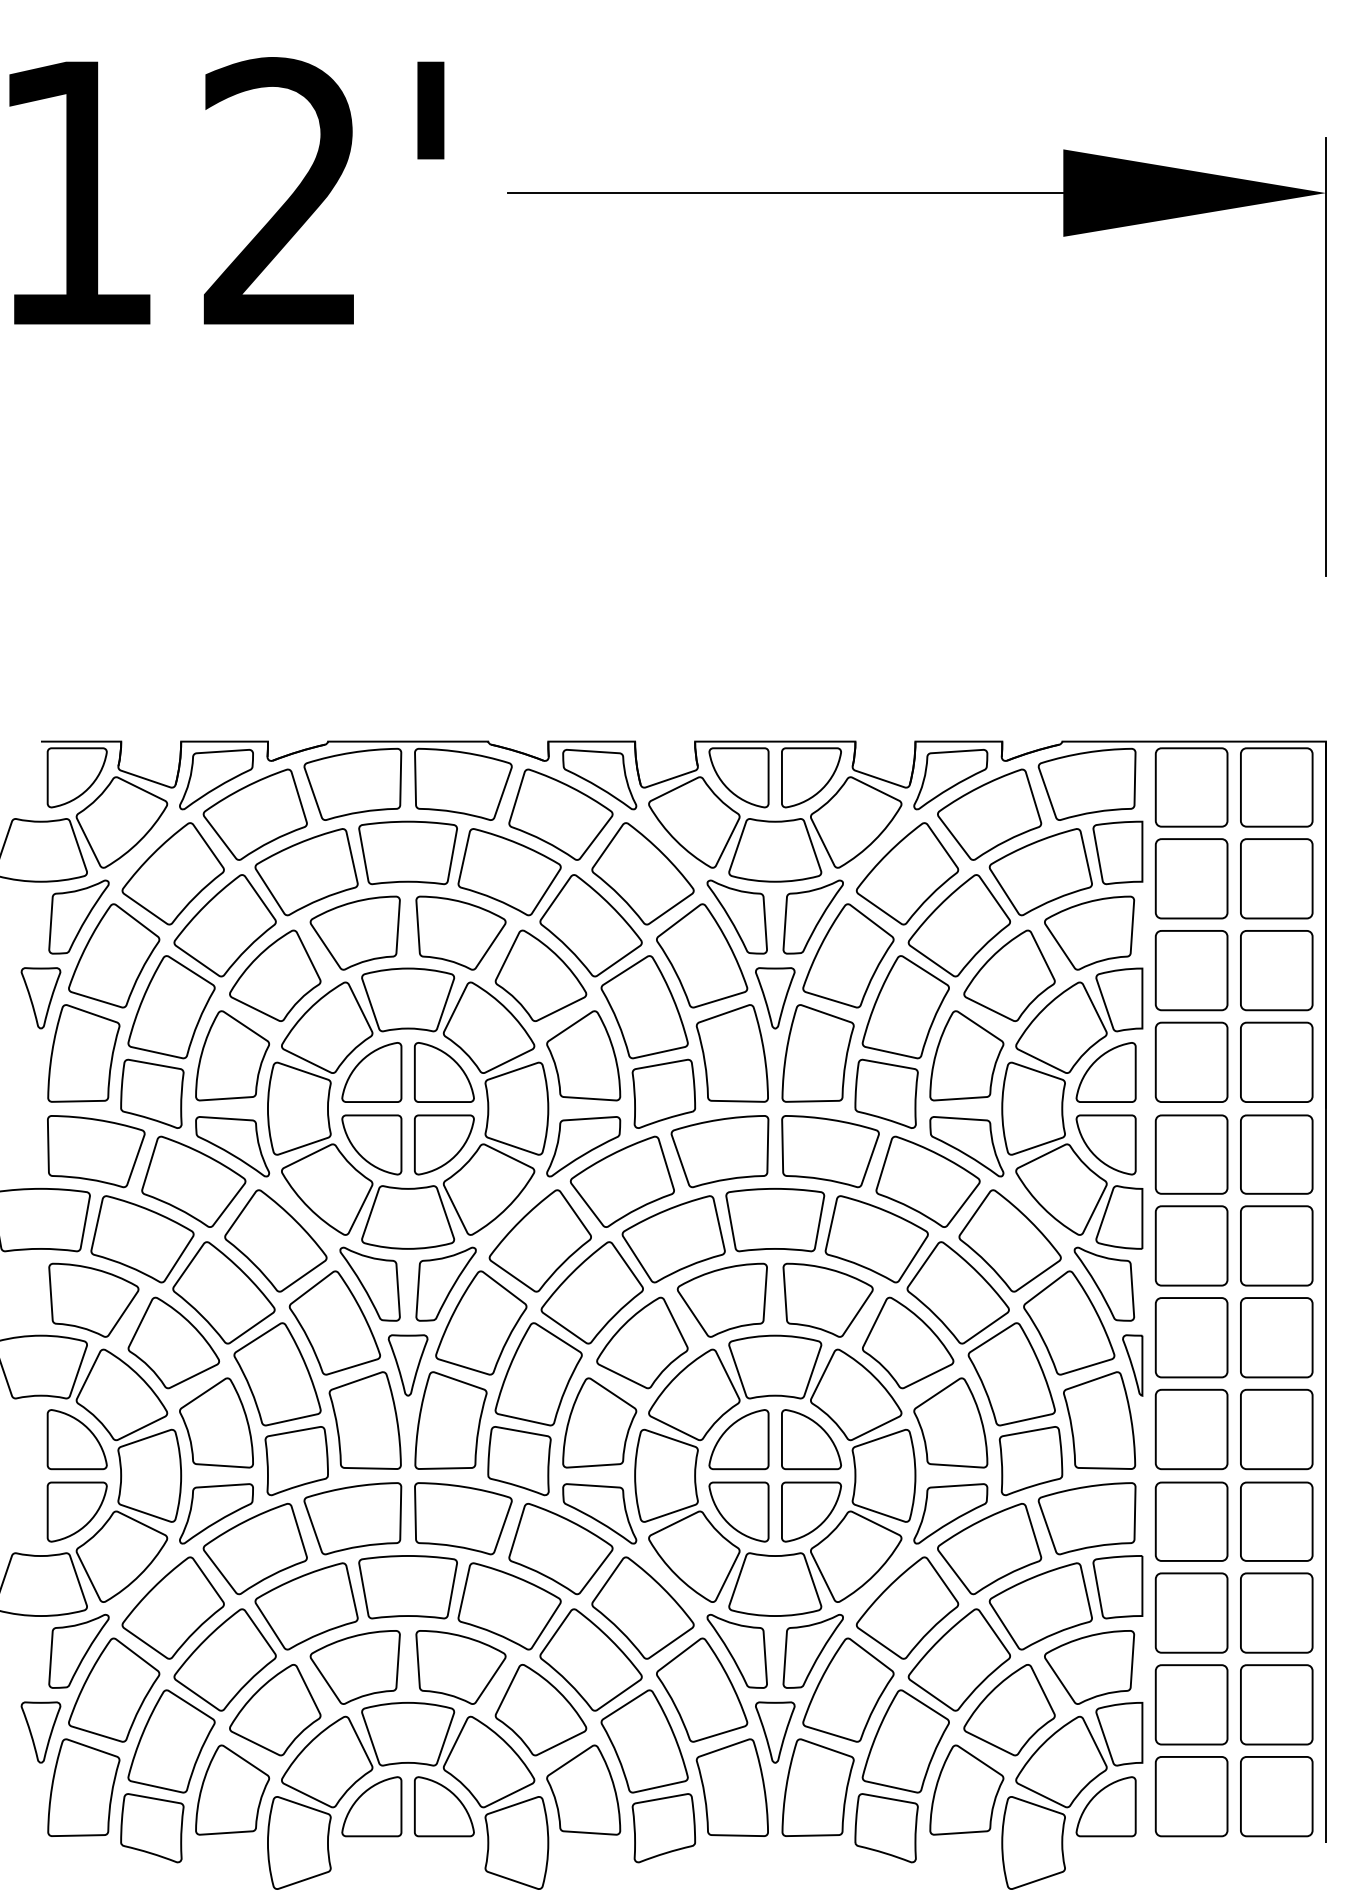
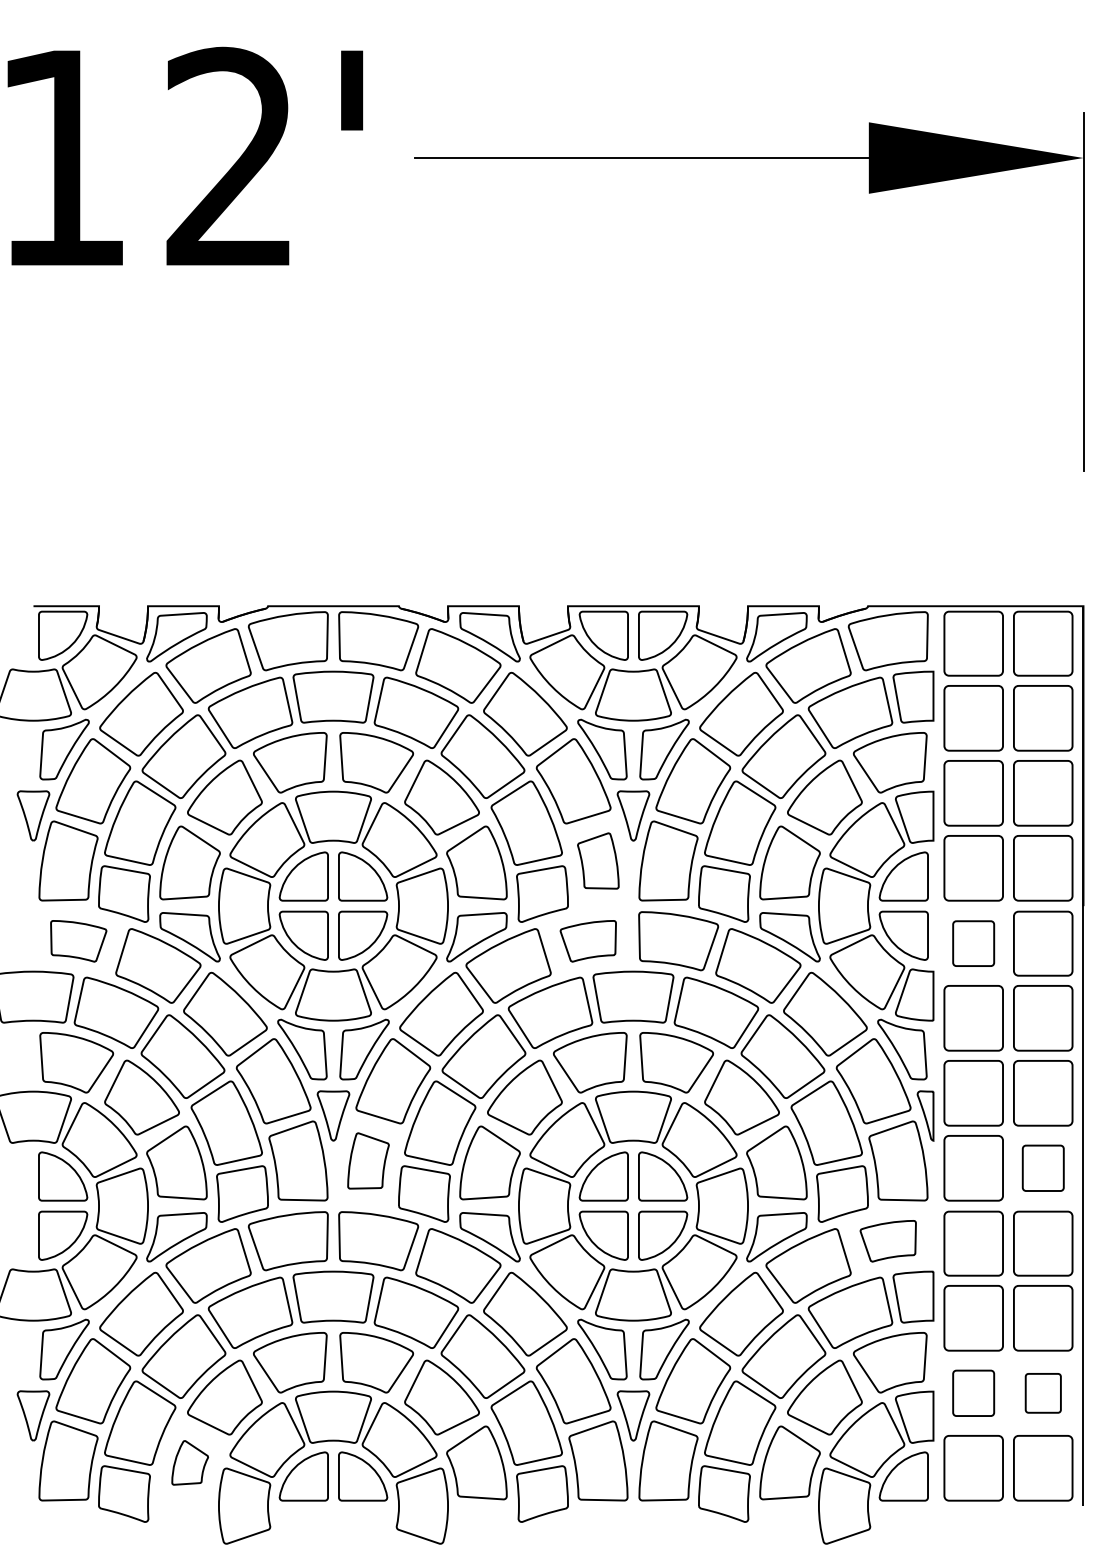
part: (731, 1053) -> (597, 861), size x0.7
part: (96, 1151) -> (78, 941), size x0.7
part: (719, 1151) -> (587, 941), size x0.7
part: (1191, 1154) -> (973, 943), size x0.7
part: (450, 1420) -> (368, 1160), size x0.7
part: (1276, 1429) -> (1043, 1168), size x0.7
part: (1086, 1518) -> (887, 1241), size x0.7
part: (1191, 1704) -> (973, 1393), size x0.7
part: (1276, 1704) -> (1043, 1393), size x0.6
part: (232, 1789) -> (189, 1462), size x0.6

